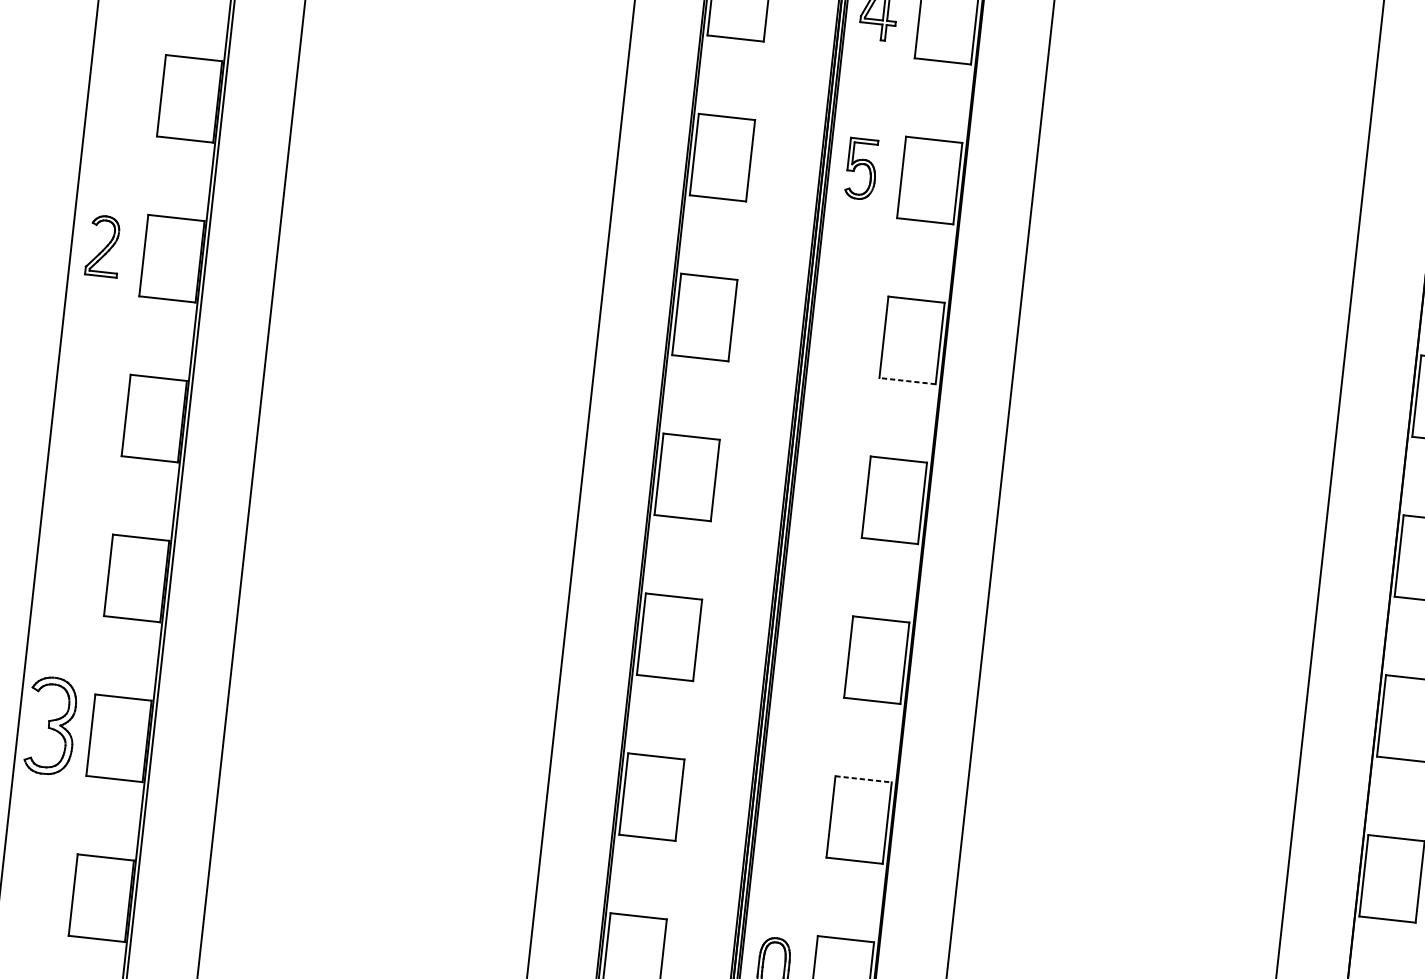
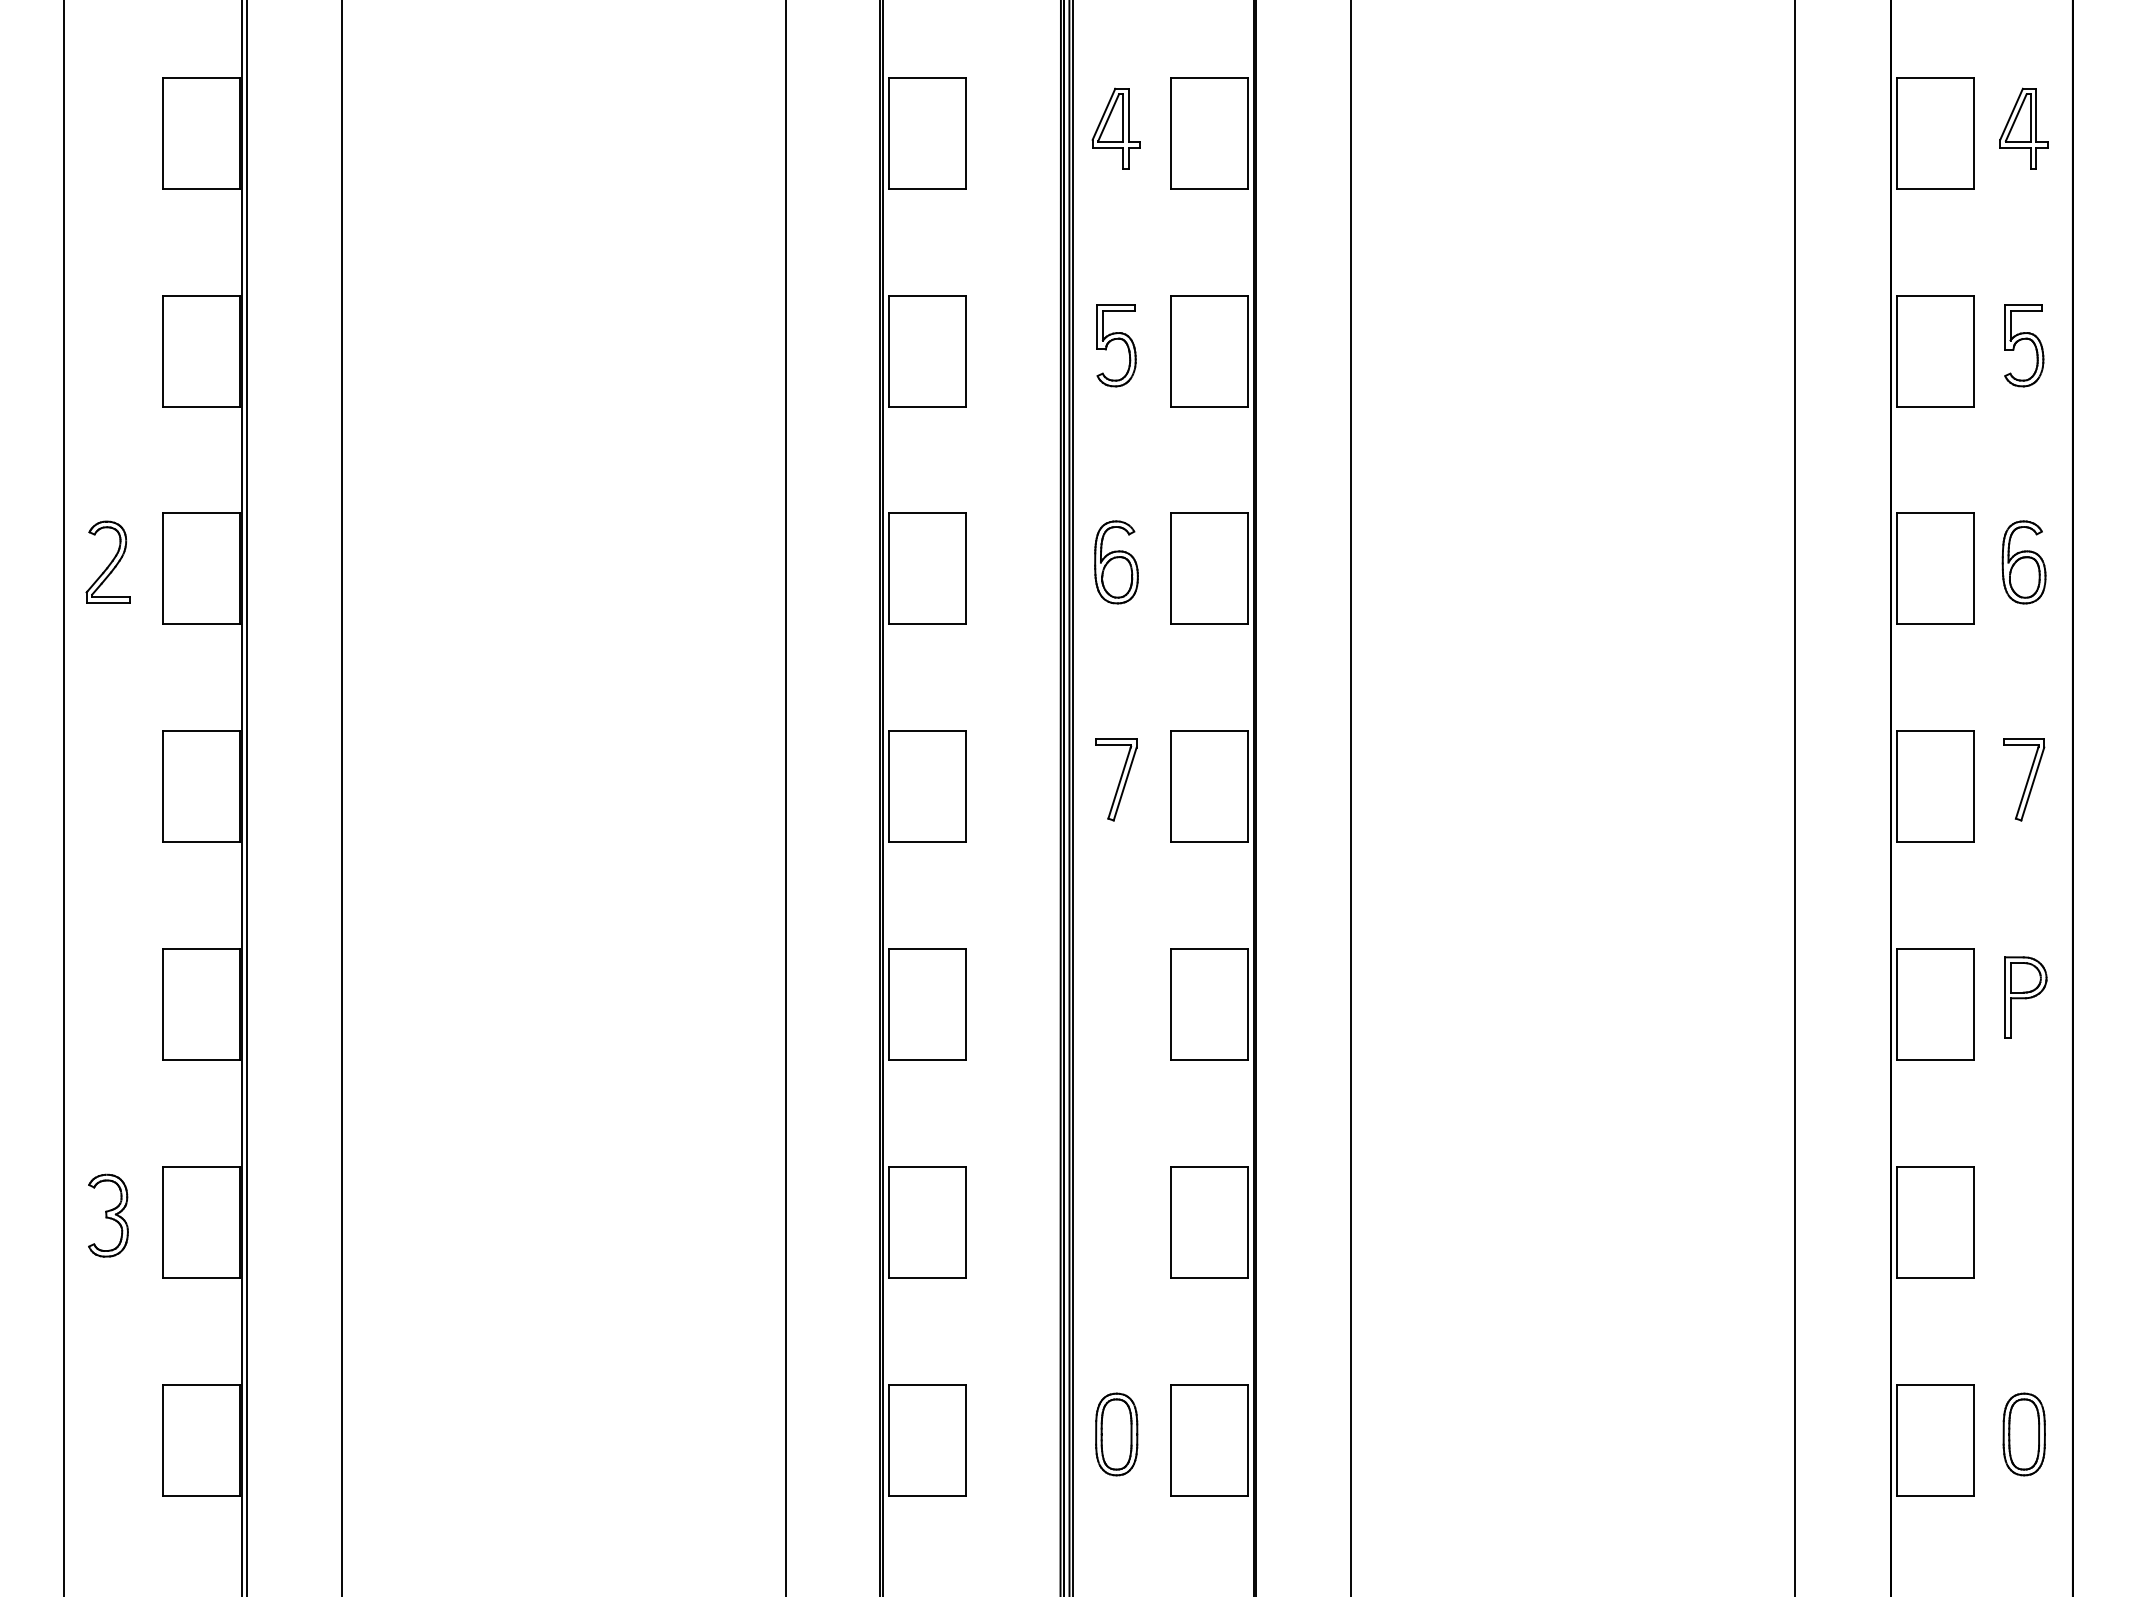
part: (844, 328) -> (1116, 562), added
line: (907, 381) -> (1209, 624), dashed -> solid
part: (826, 487) -> (1116, 779), added
part: (51, 725) -> (108, 1215), size x0.62
line: (864, 779) -> (1210, 1166), dashed -> solid

